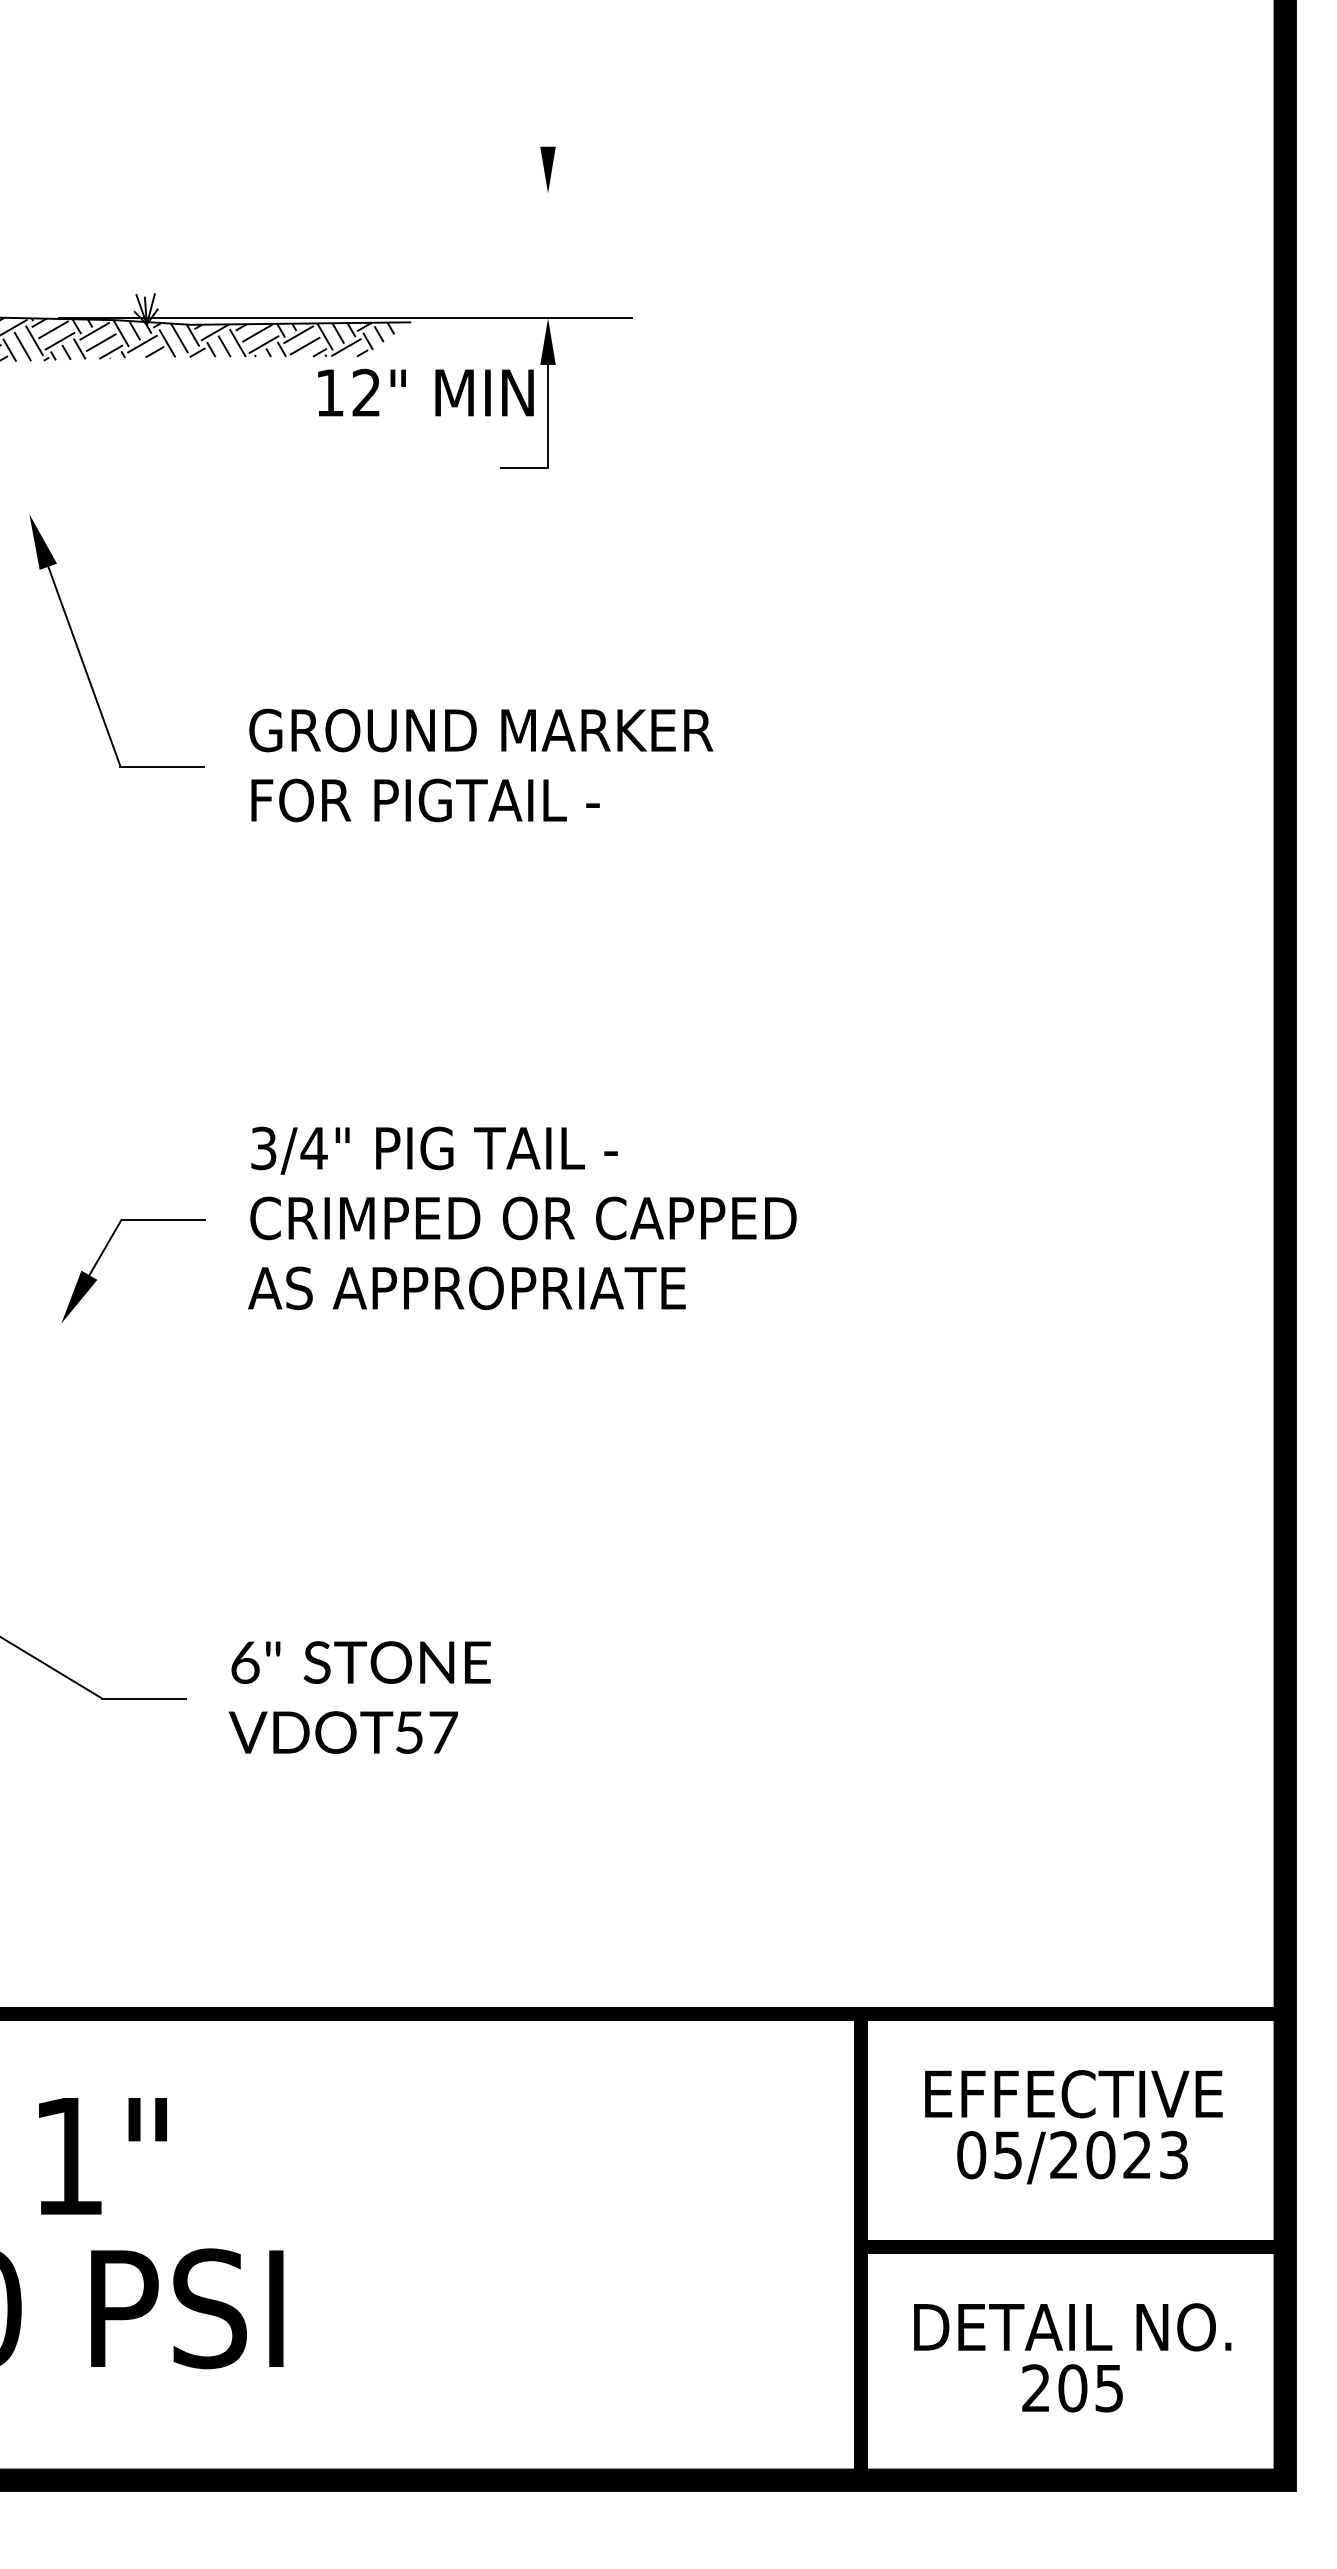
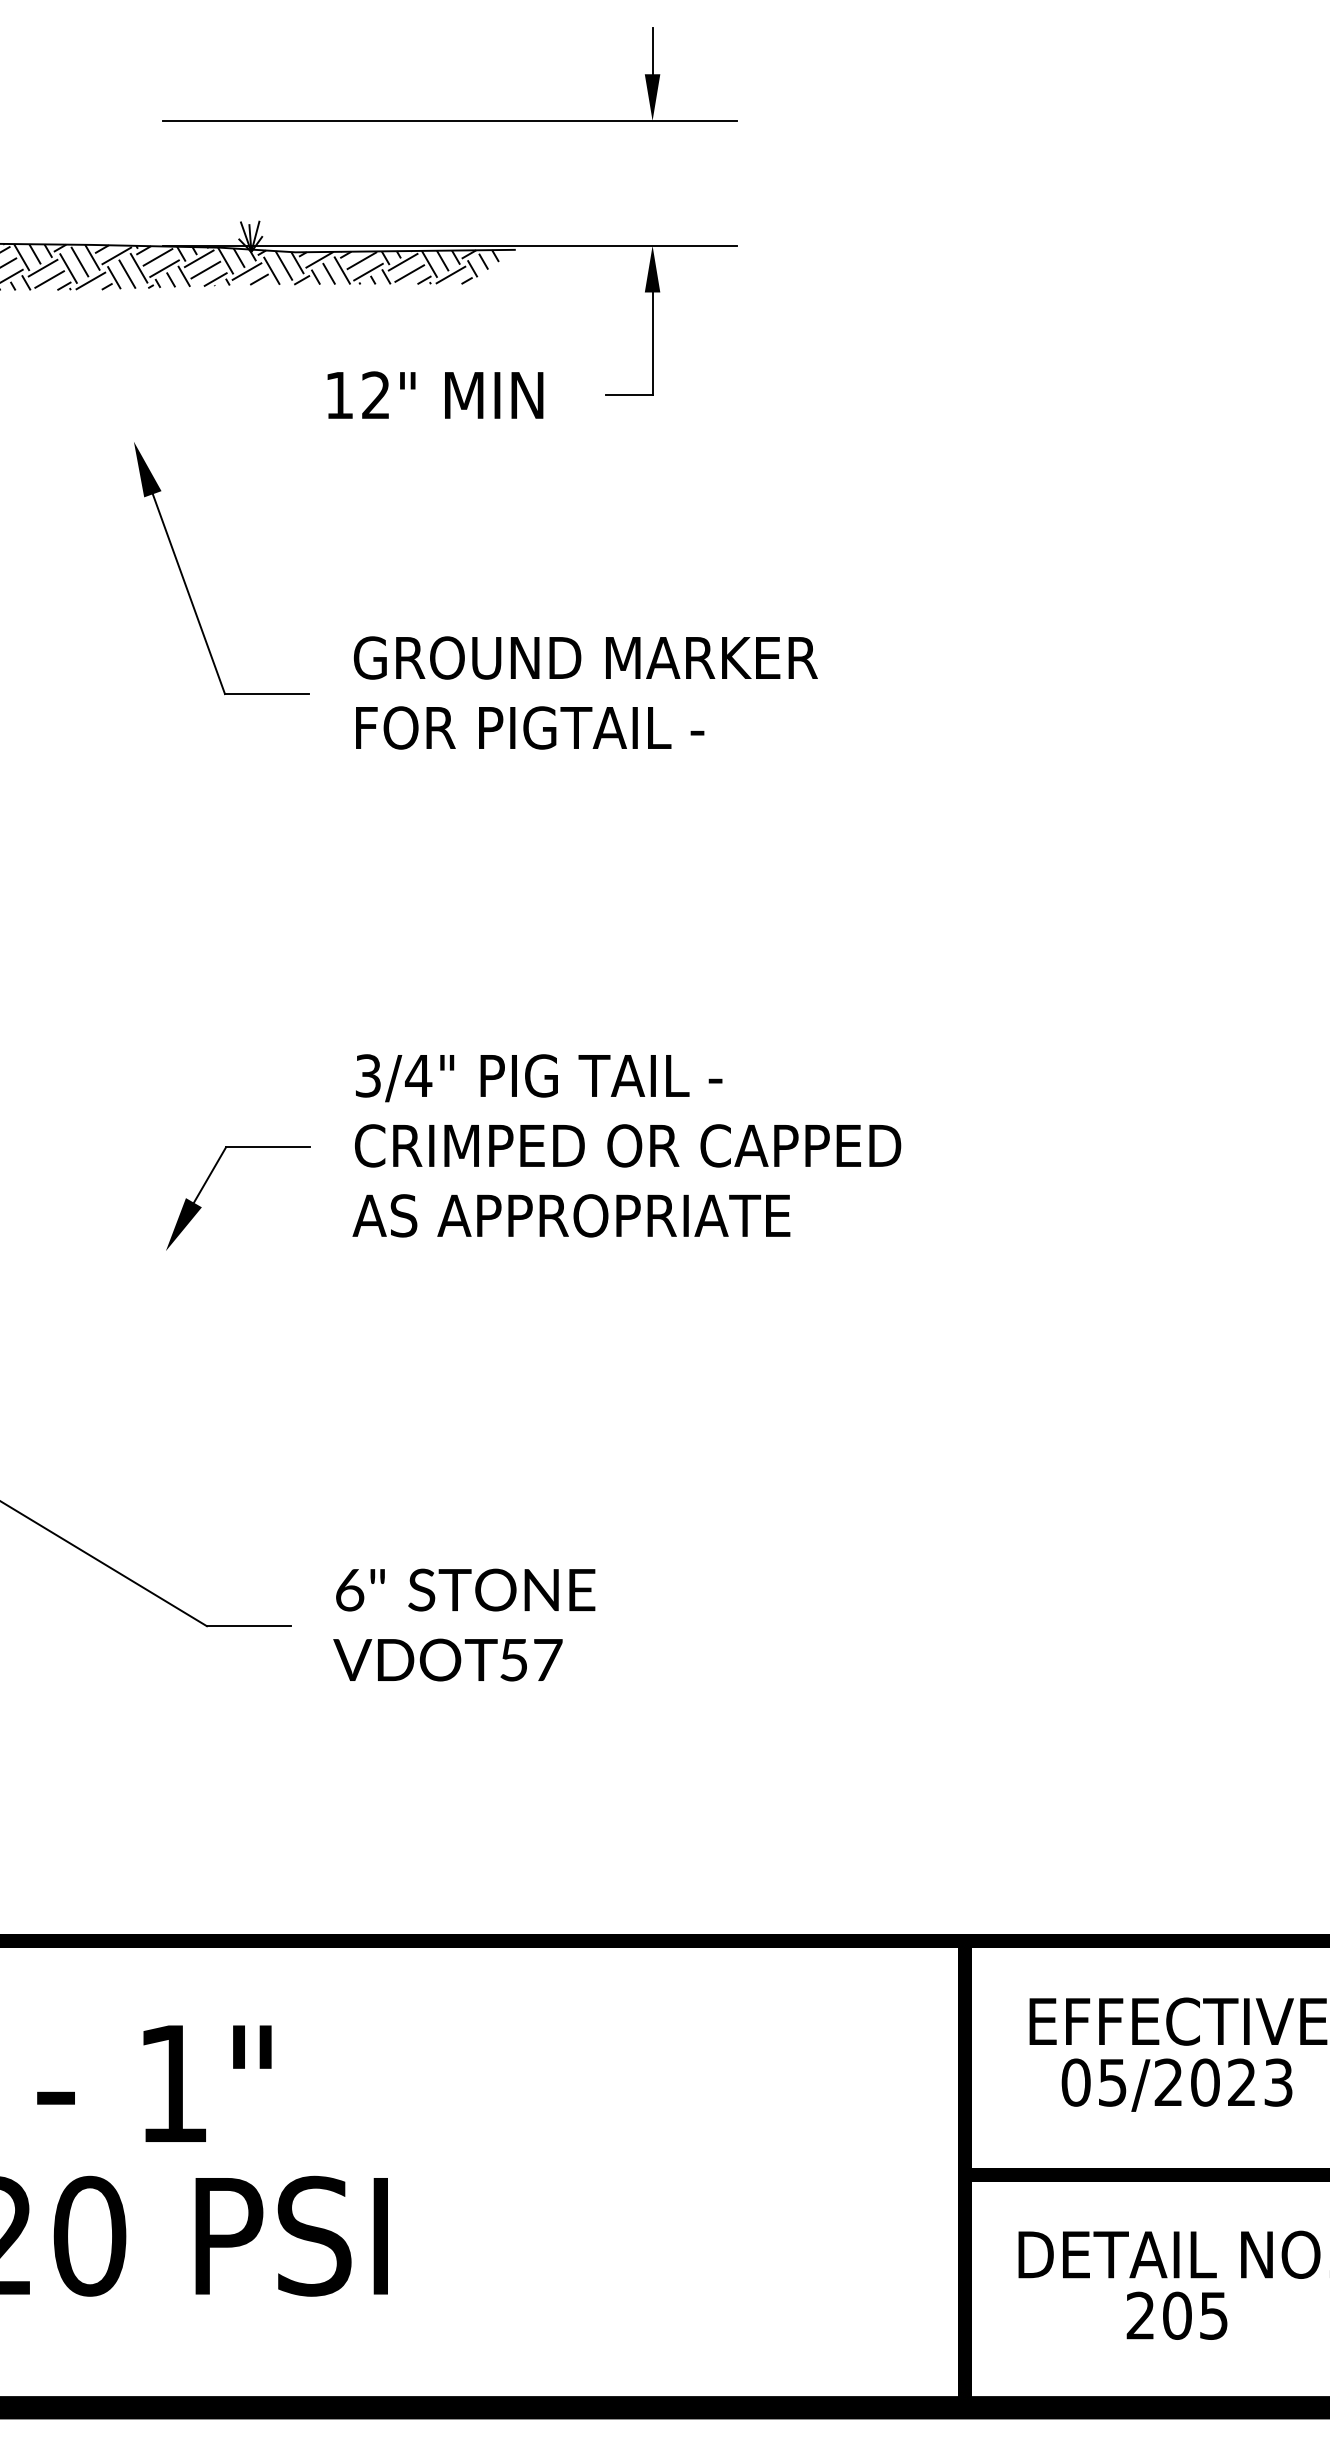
line: (548, 123) -> (653, 51), added
line: (345, 193) -> (450, 121), added
text: (425, 392) -> (435, 395), moved

